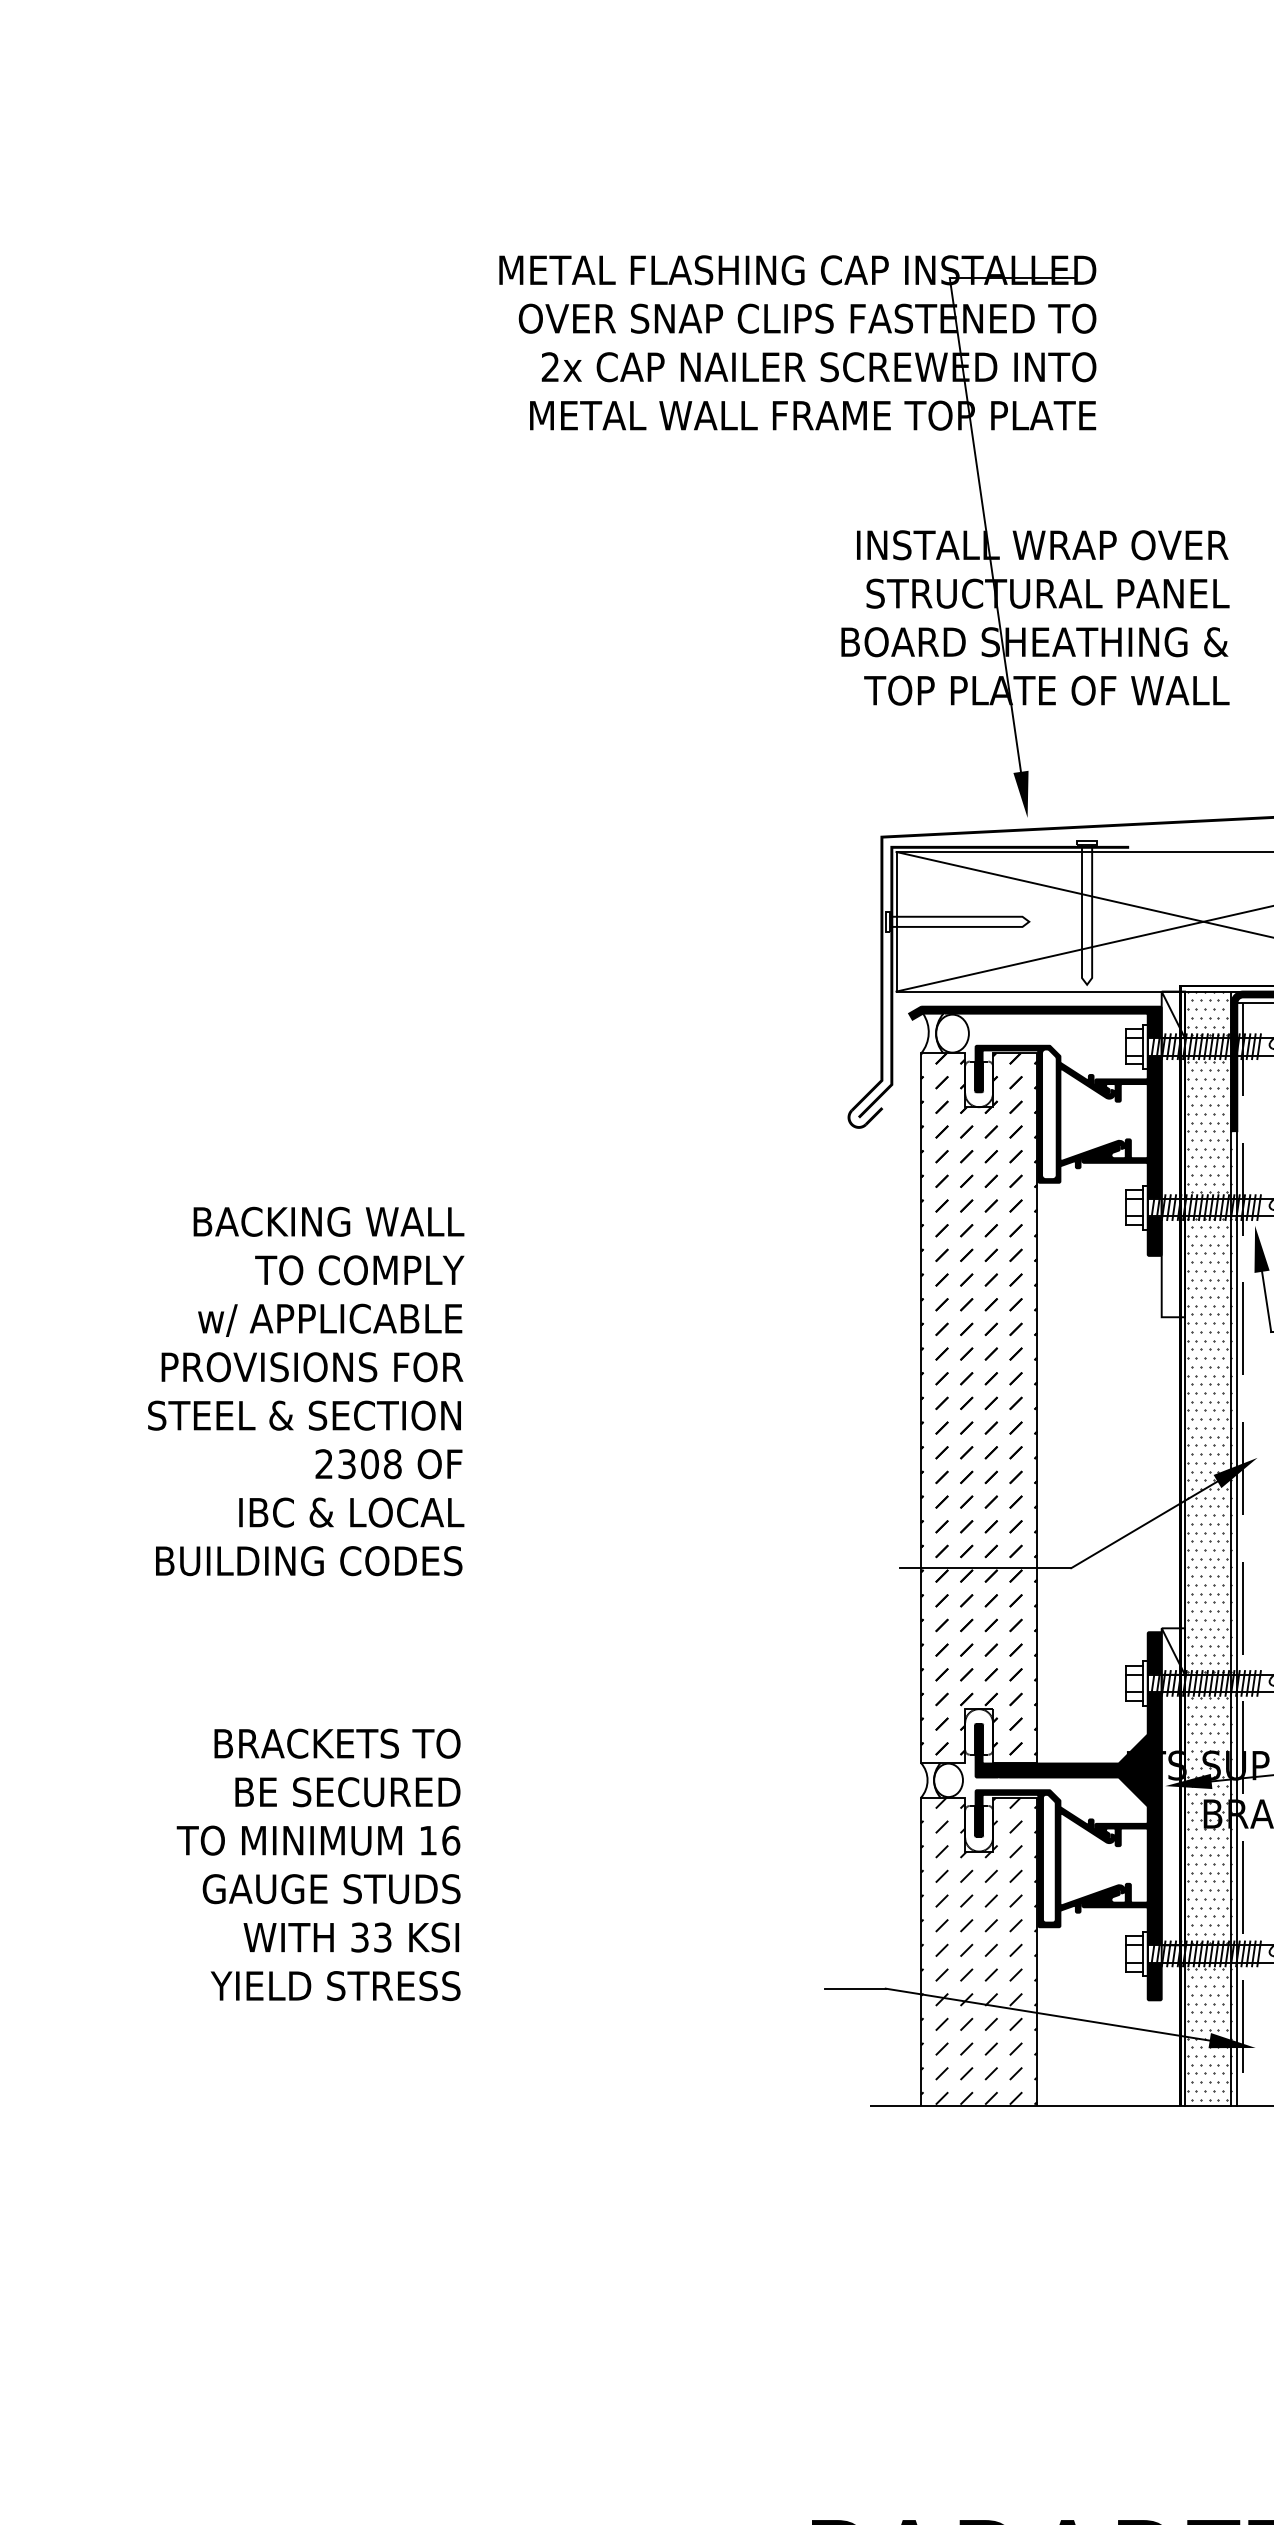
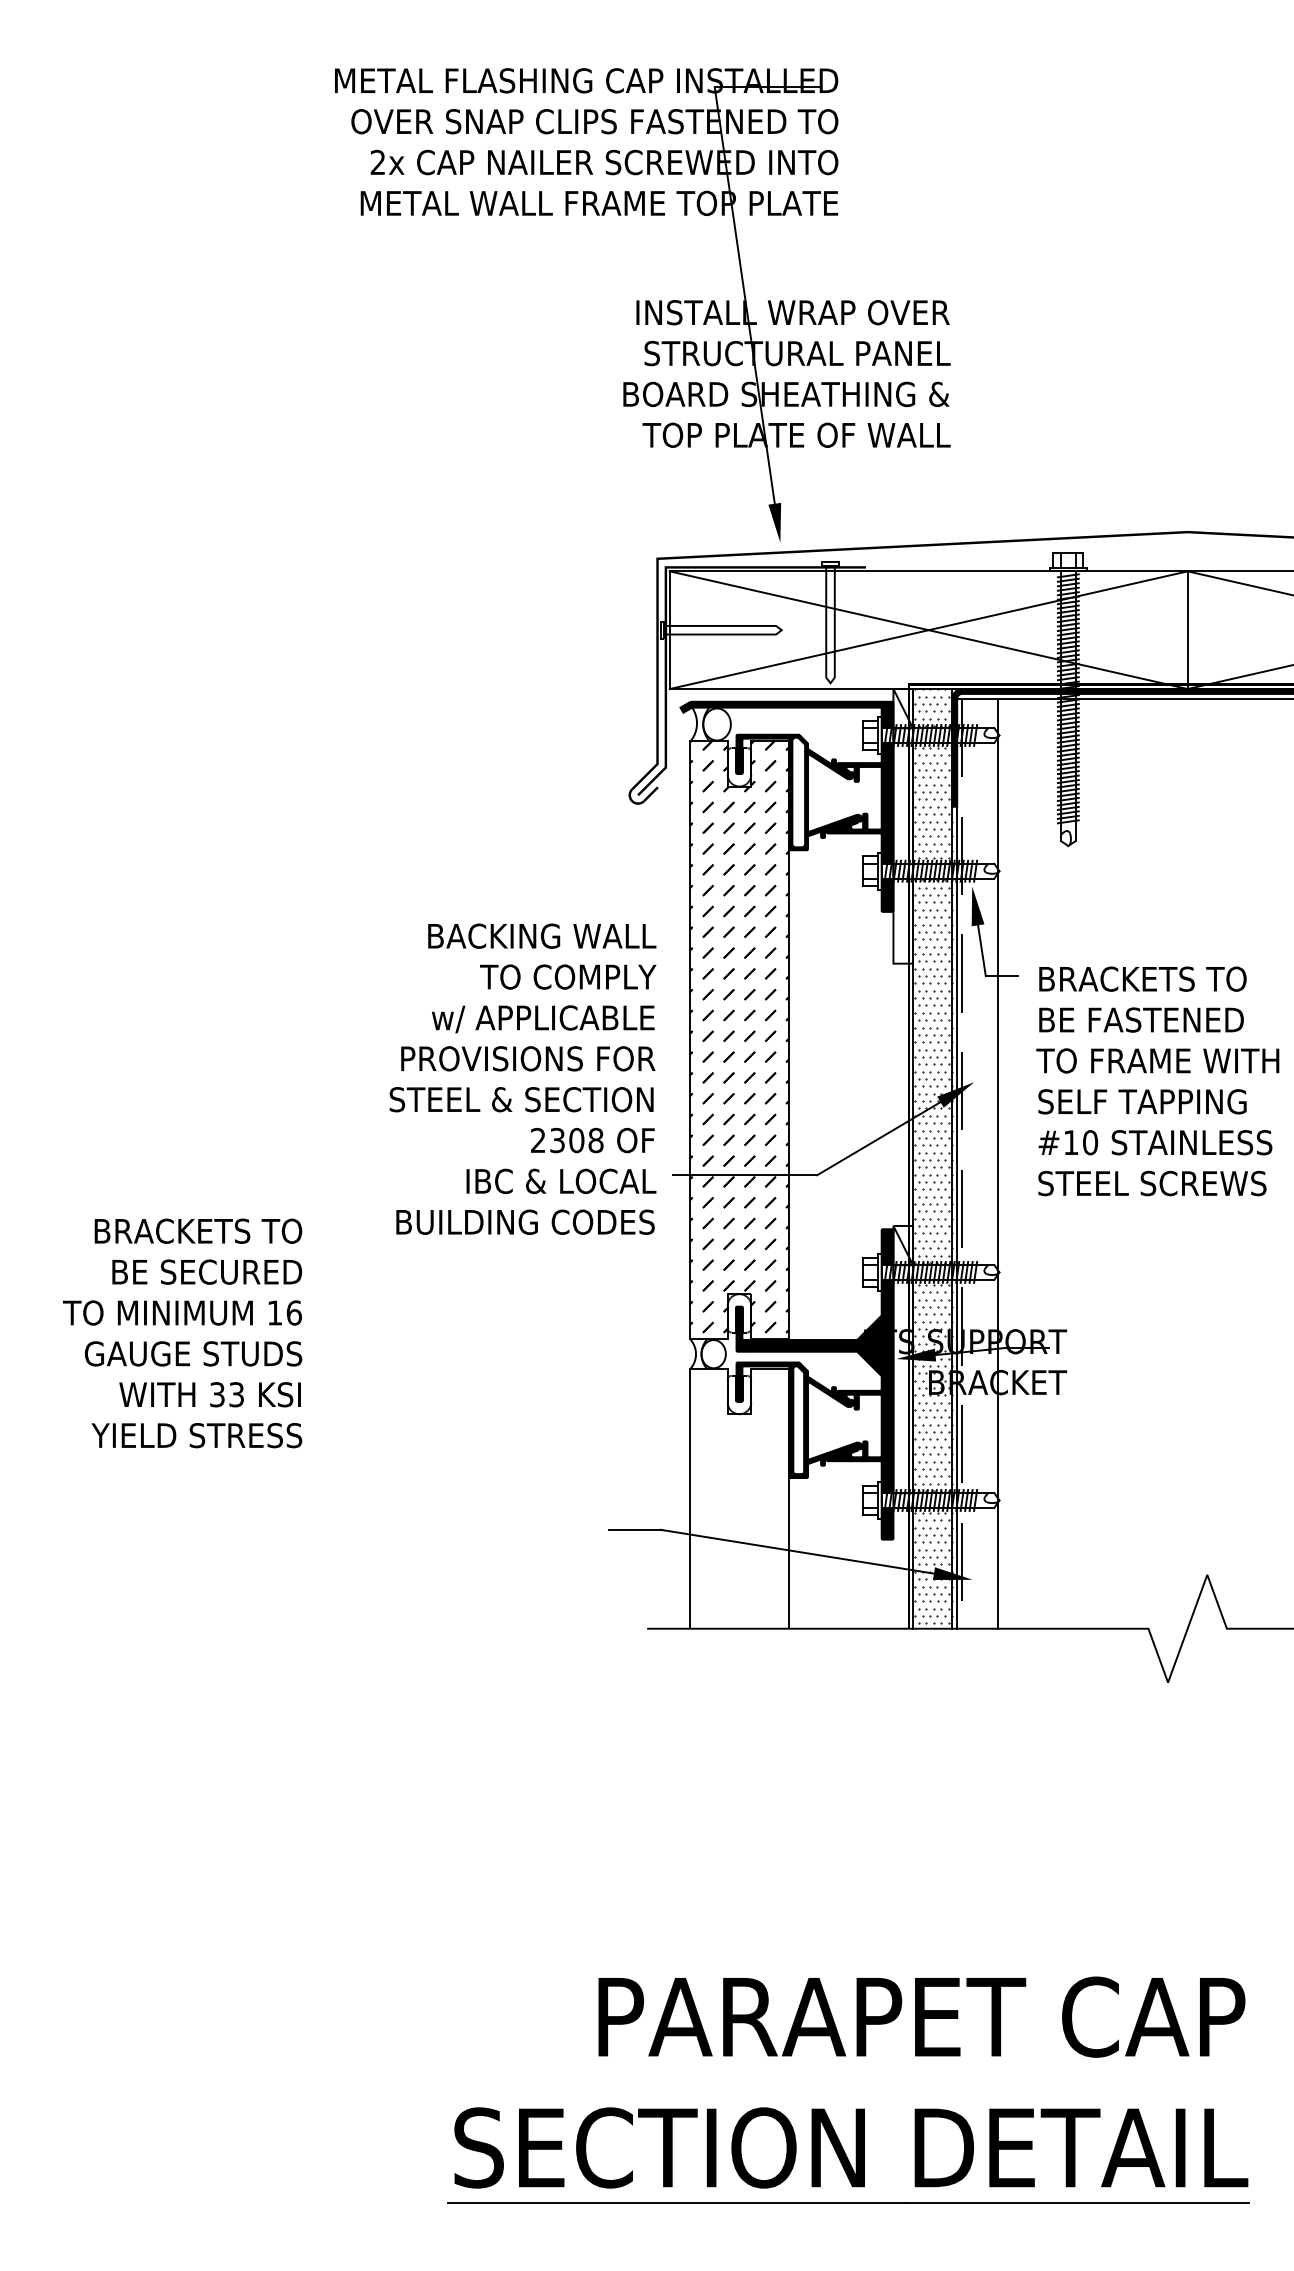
text: (305, 1390) -> (522, 1078), moved
text: (318, 1864) -> (182, 1333), moved
hatch: (979, 1950) -> (739, 1497), removed

